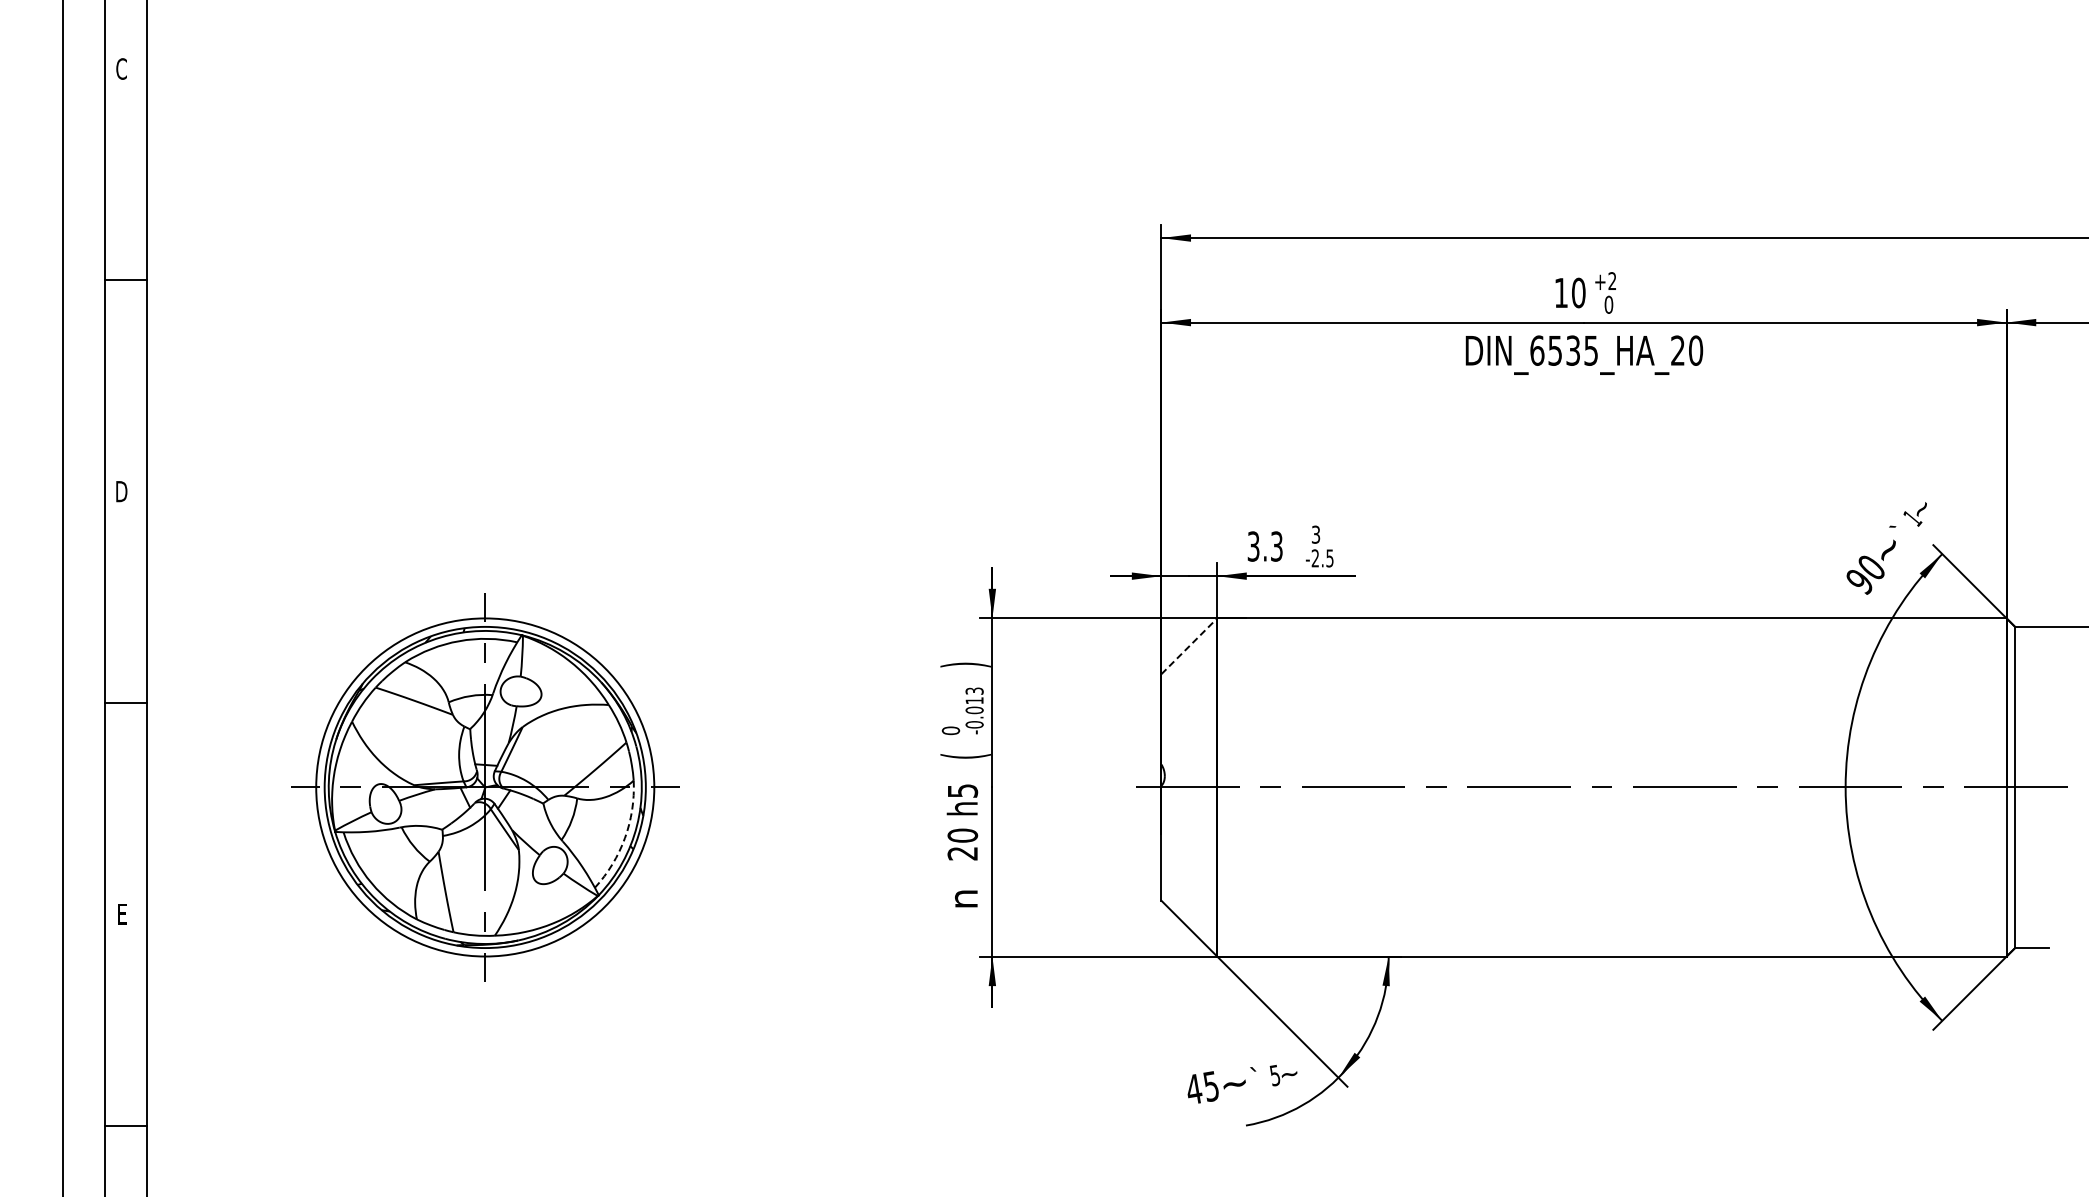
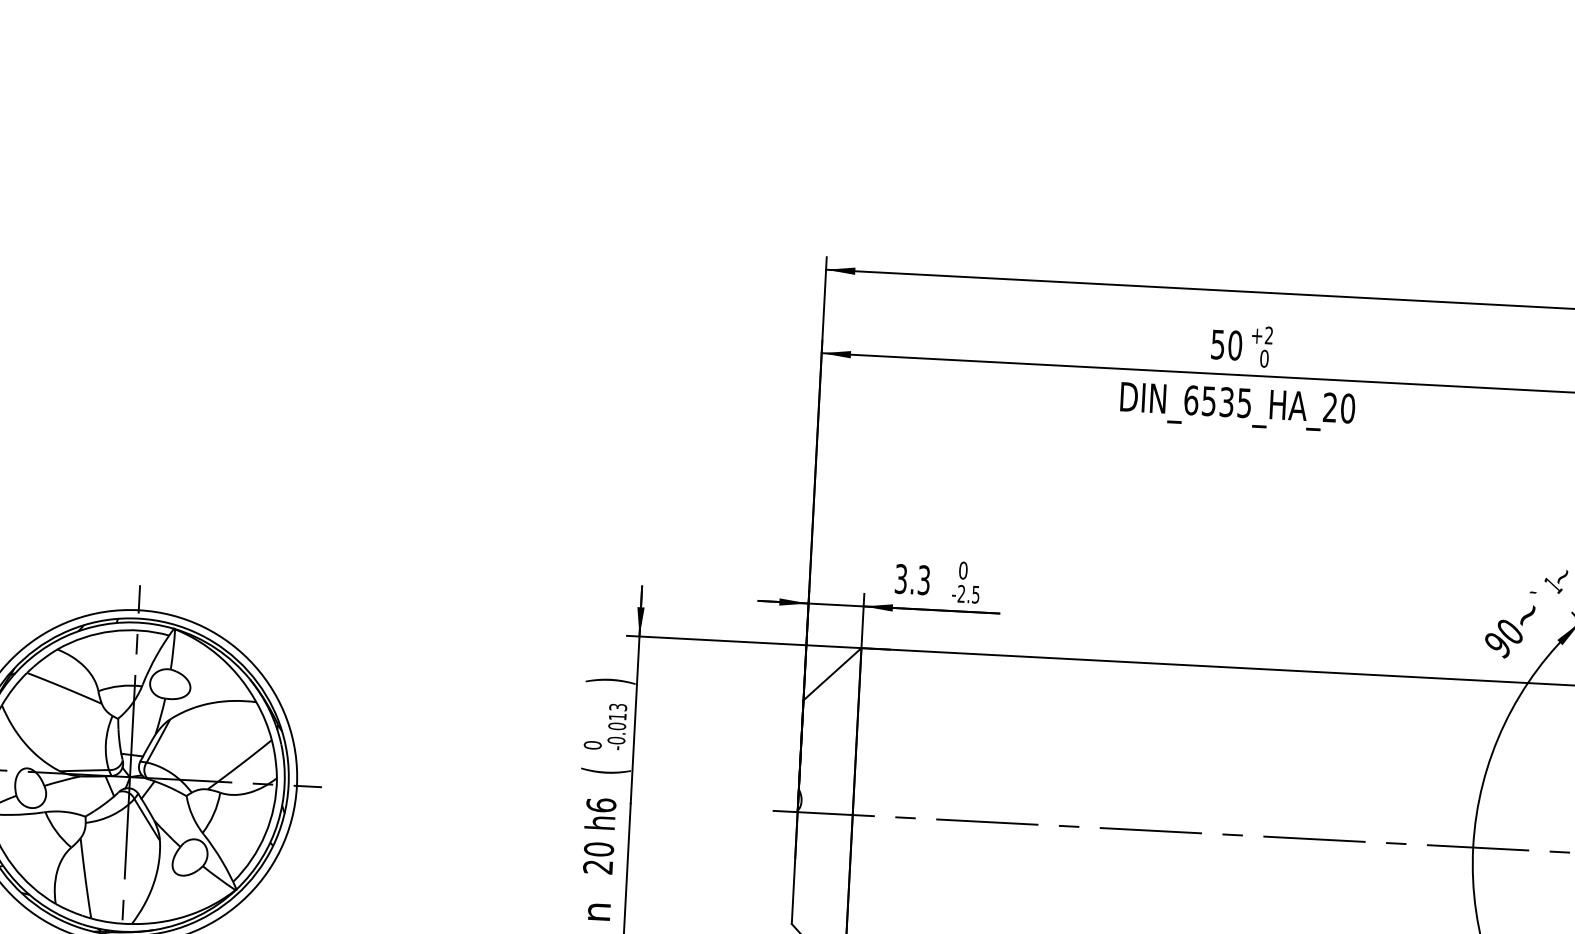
text: (1560, 293) -> (1217, 345), 10 -> 50
text: (1315, 534) -> (962, 570), 3 -> 0
line: (1189, 645) -> (832, 673), dashed -> solid
text: (962, 790) -> (601, 804), h5 -> h6
arc: (625, 838) -> (265, 834), dashed -> solid

